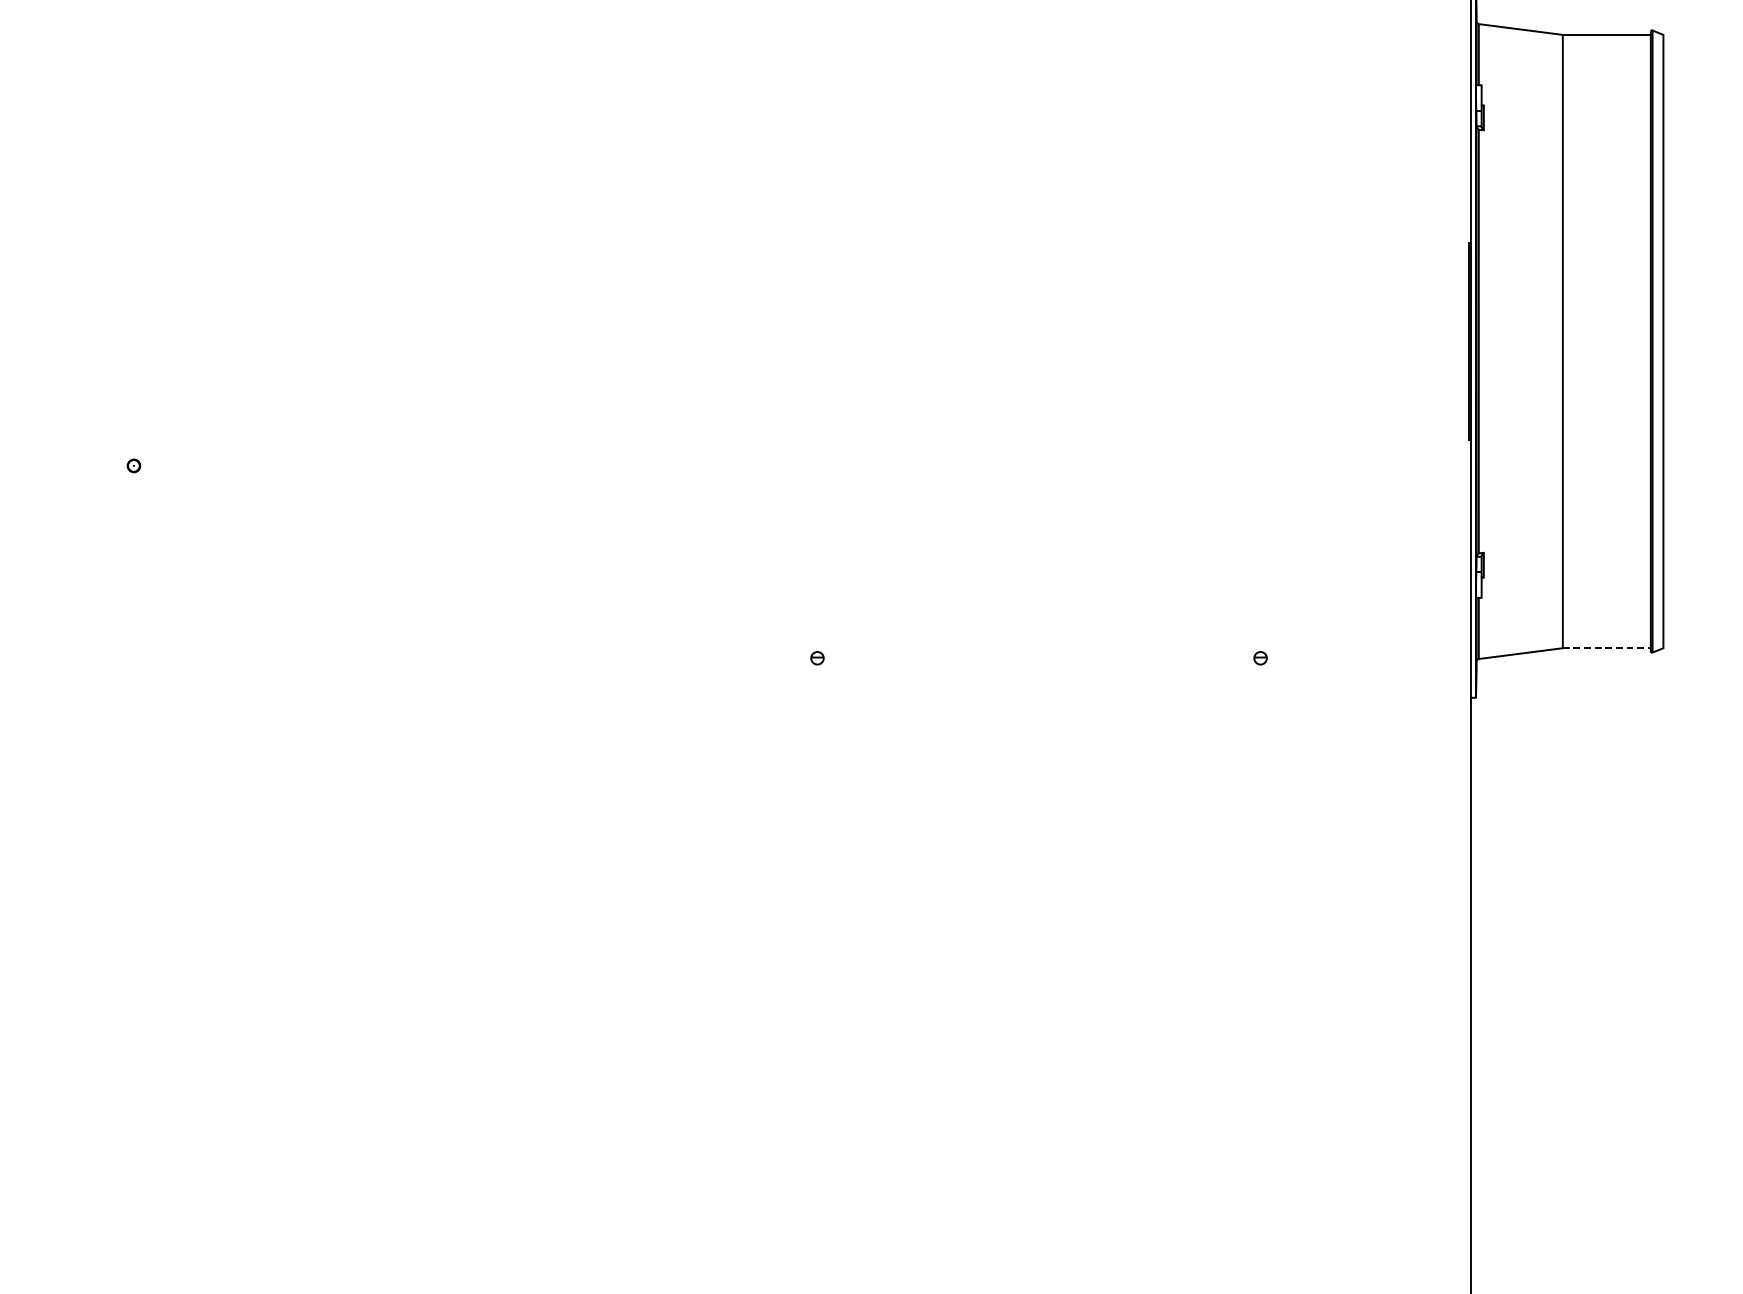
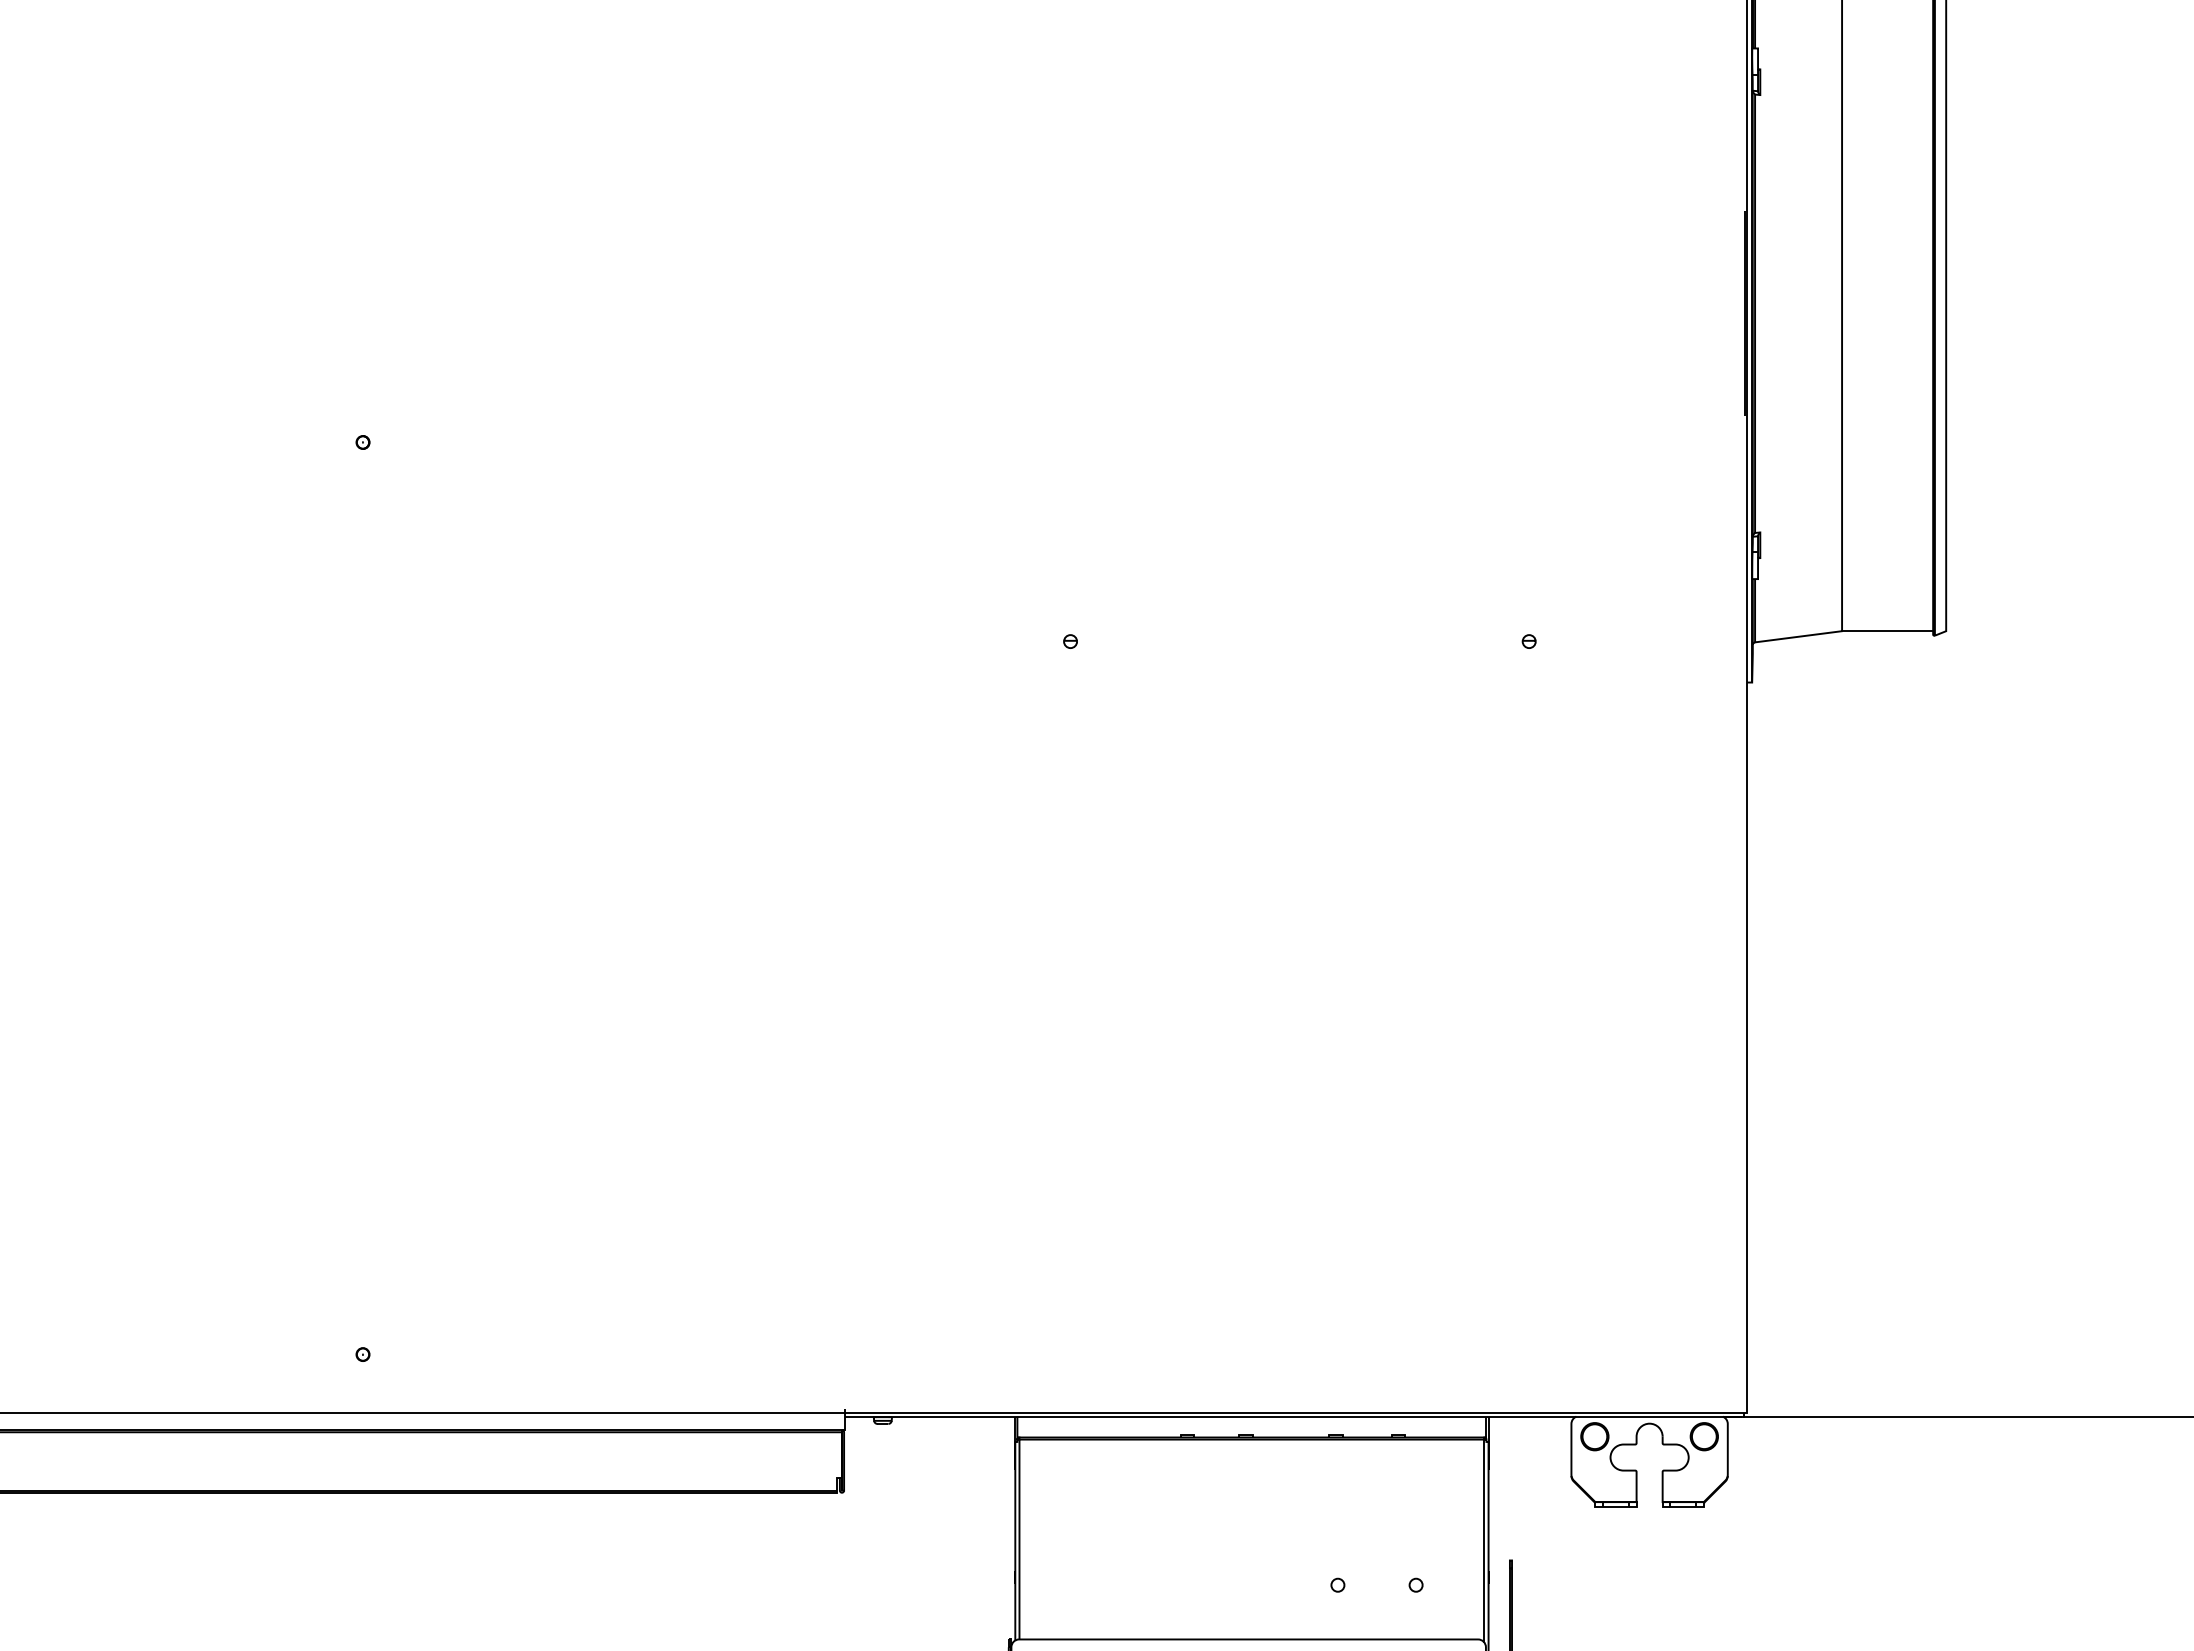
line: (1606, 648) -> (1887, 631), dashed -> solid

